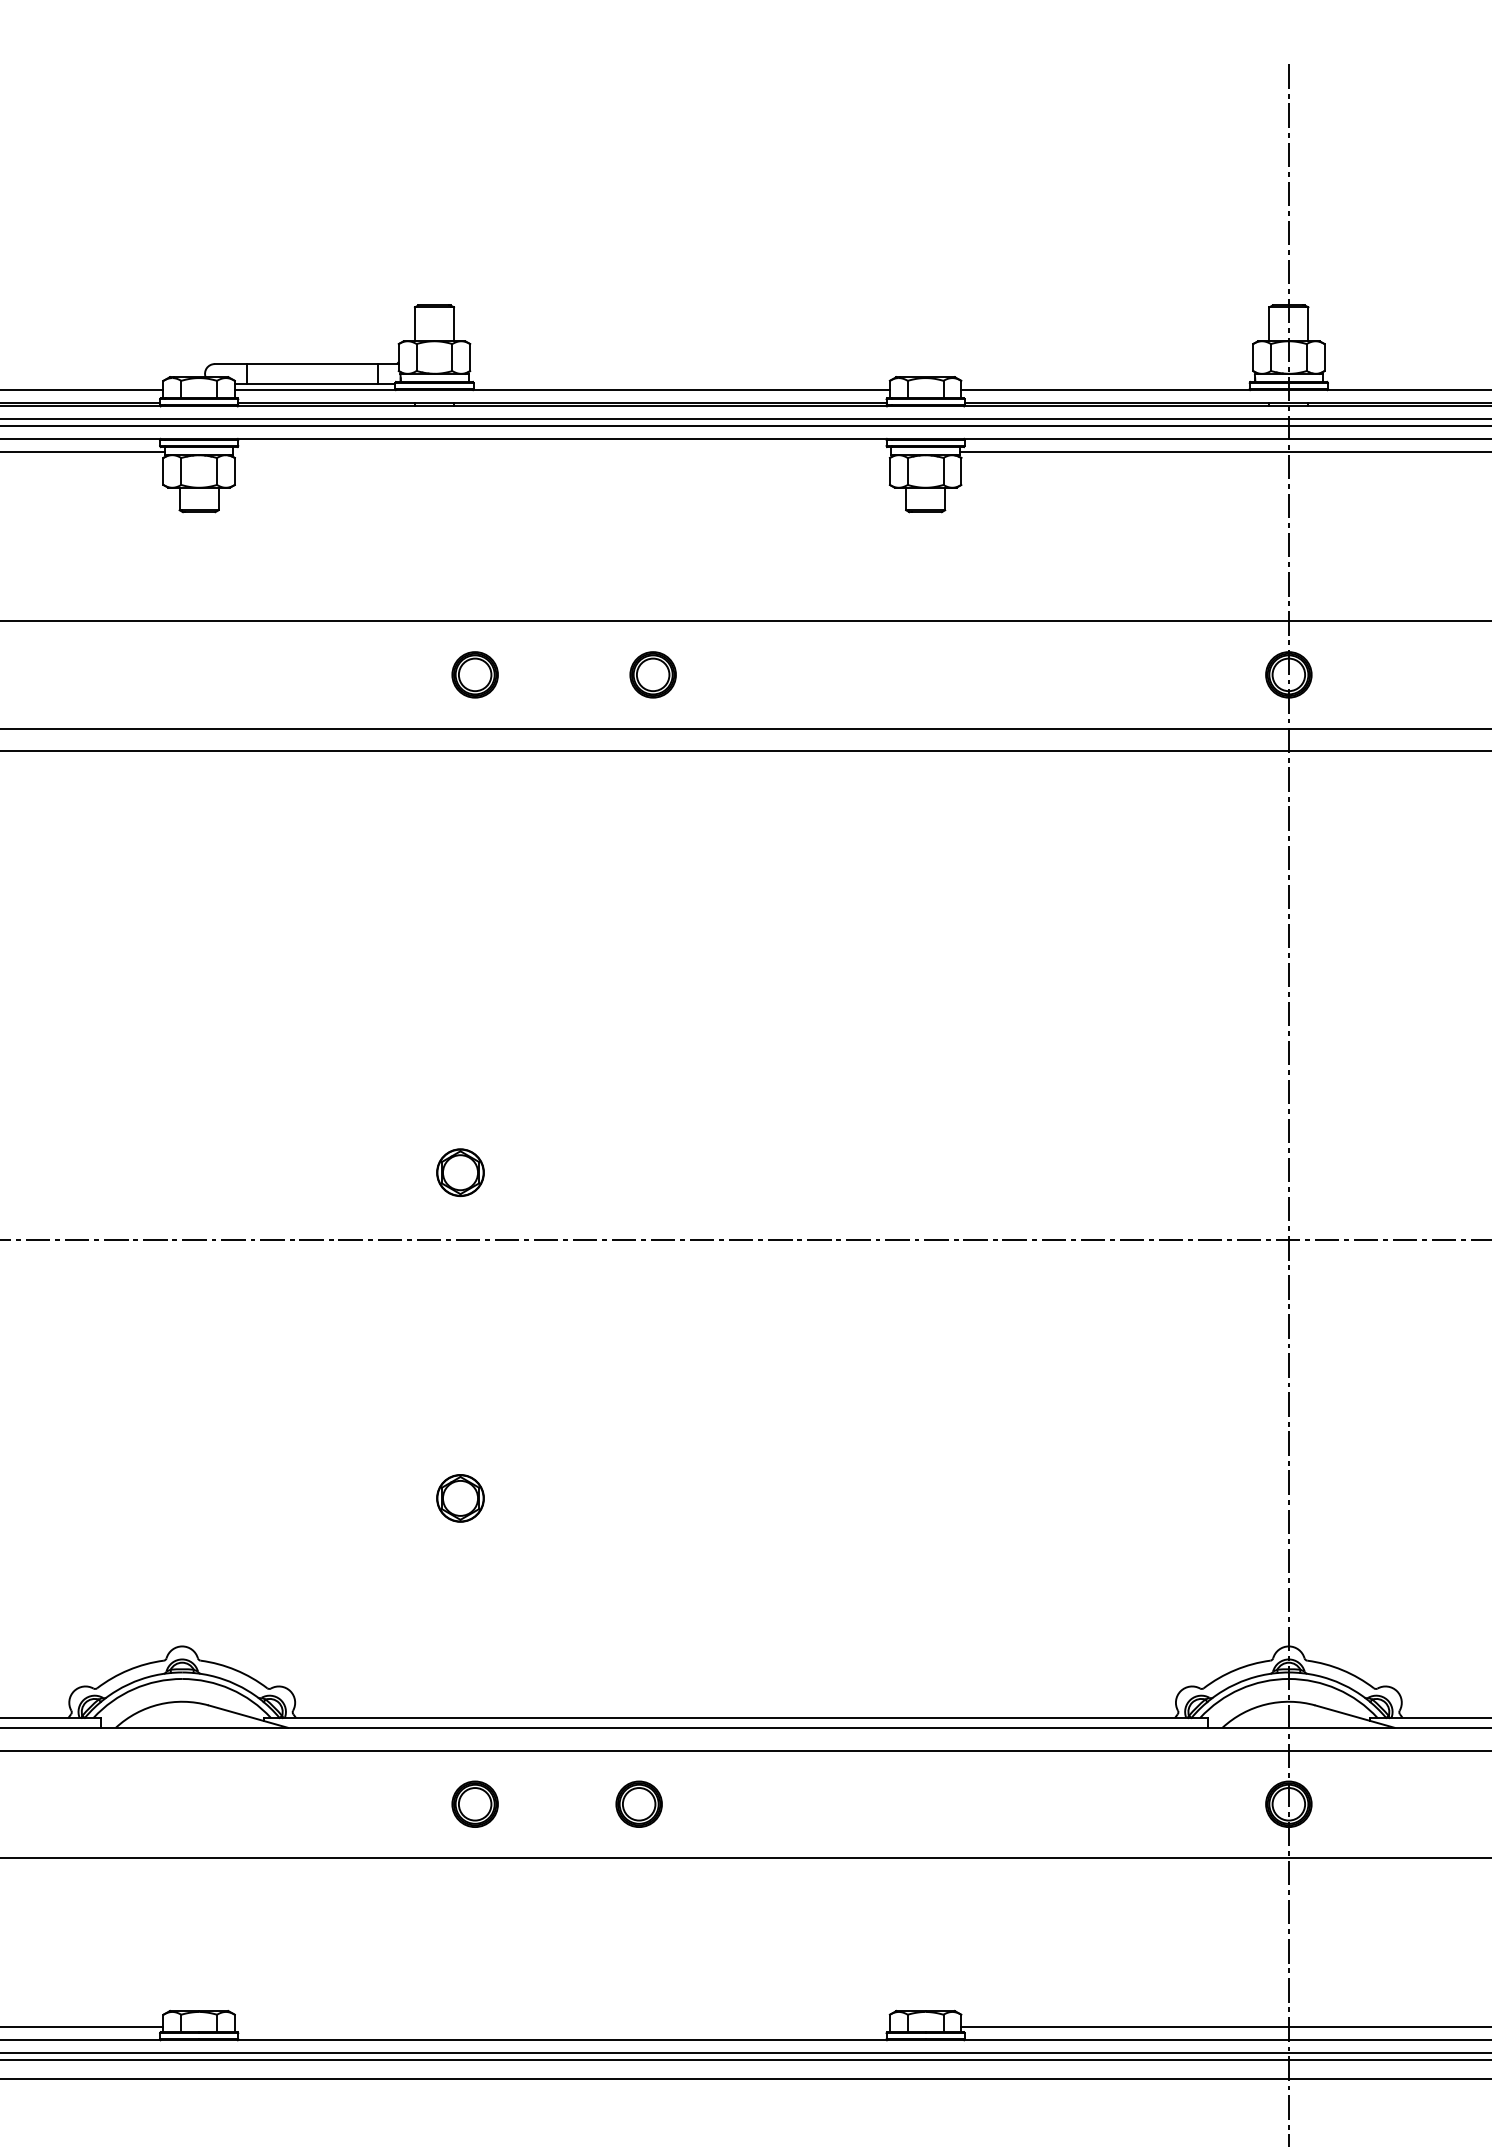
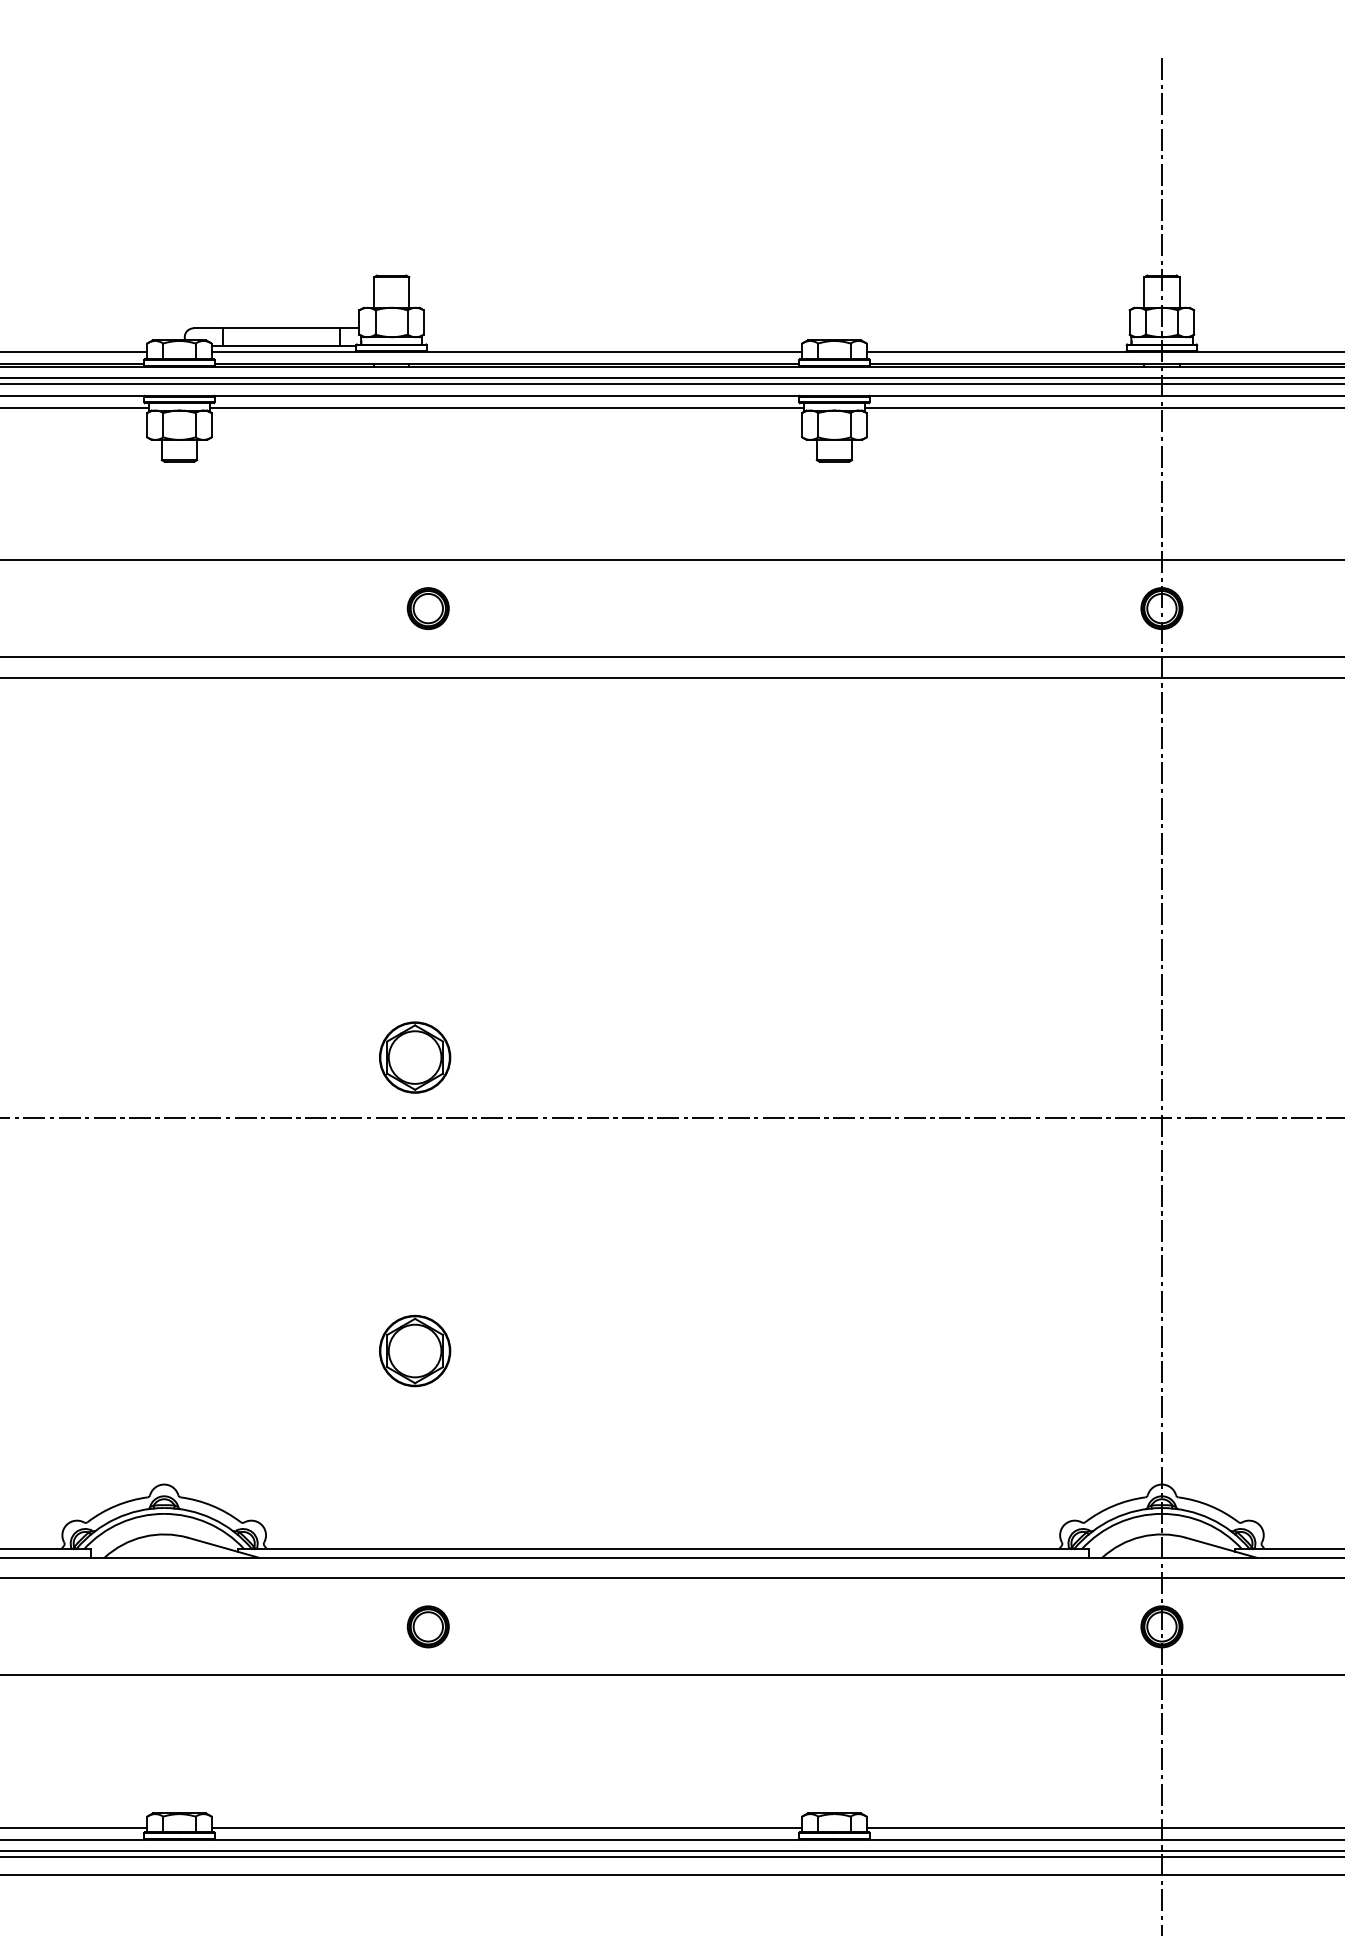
line: (562, 451) -> (507, 407), added
part: (652, 674) -> (588, 608), removed
part: (460, 1172) -> (415, 1057), size x1.67
part: (460, 1498) -> (415, 1351), size x1.67
part: (638, 1803) -> (575, 1626), removed
line: (561, 2027) -> (506, 1828), added

